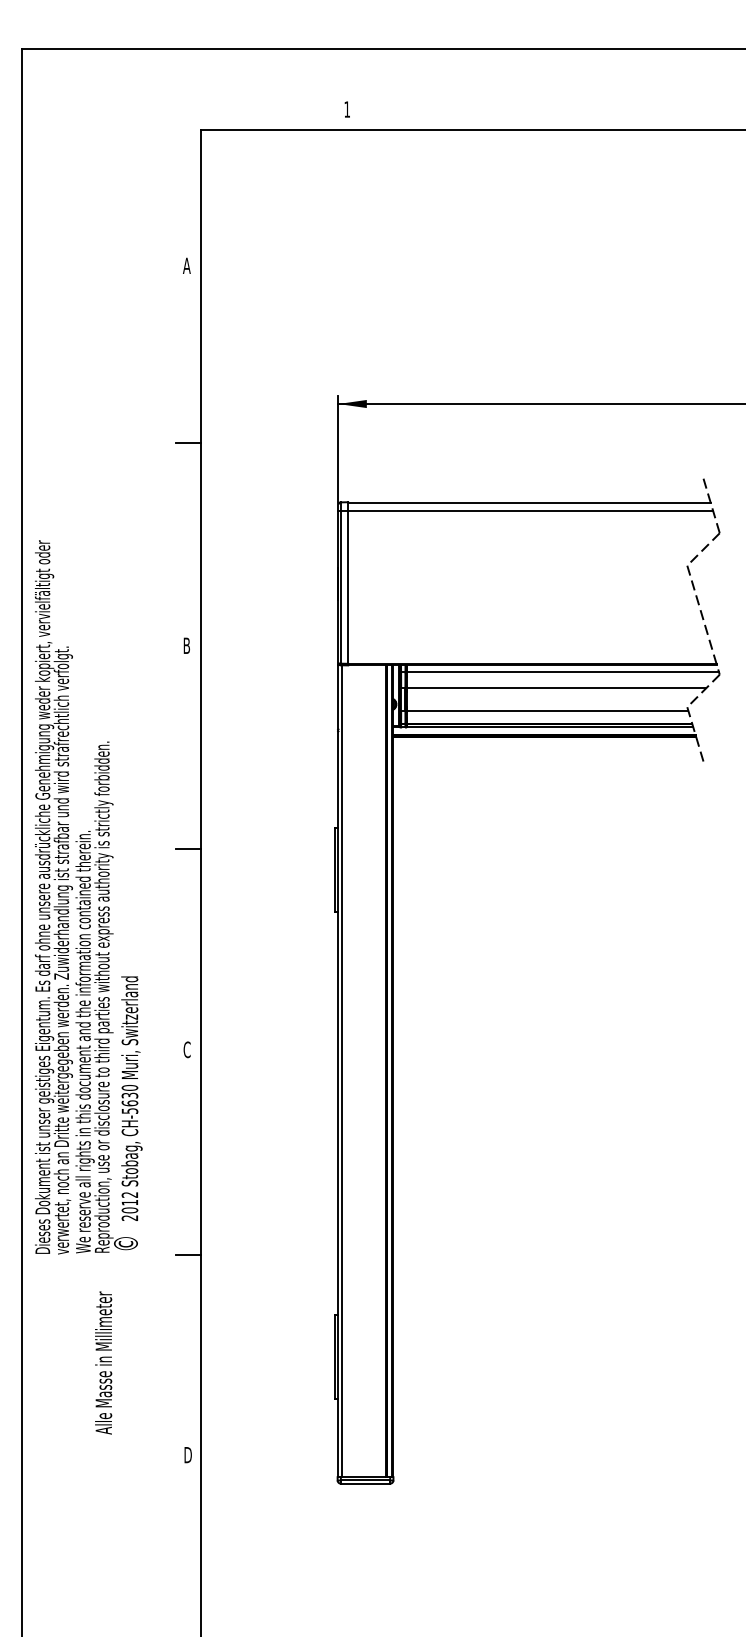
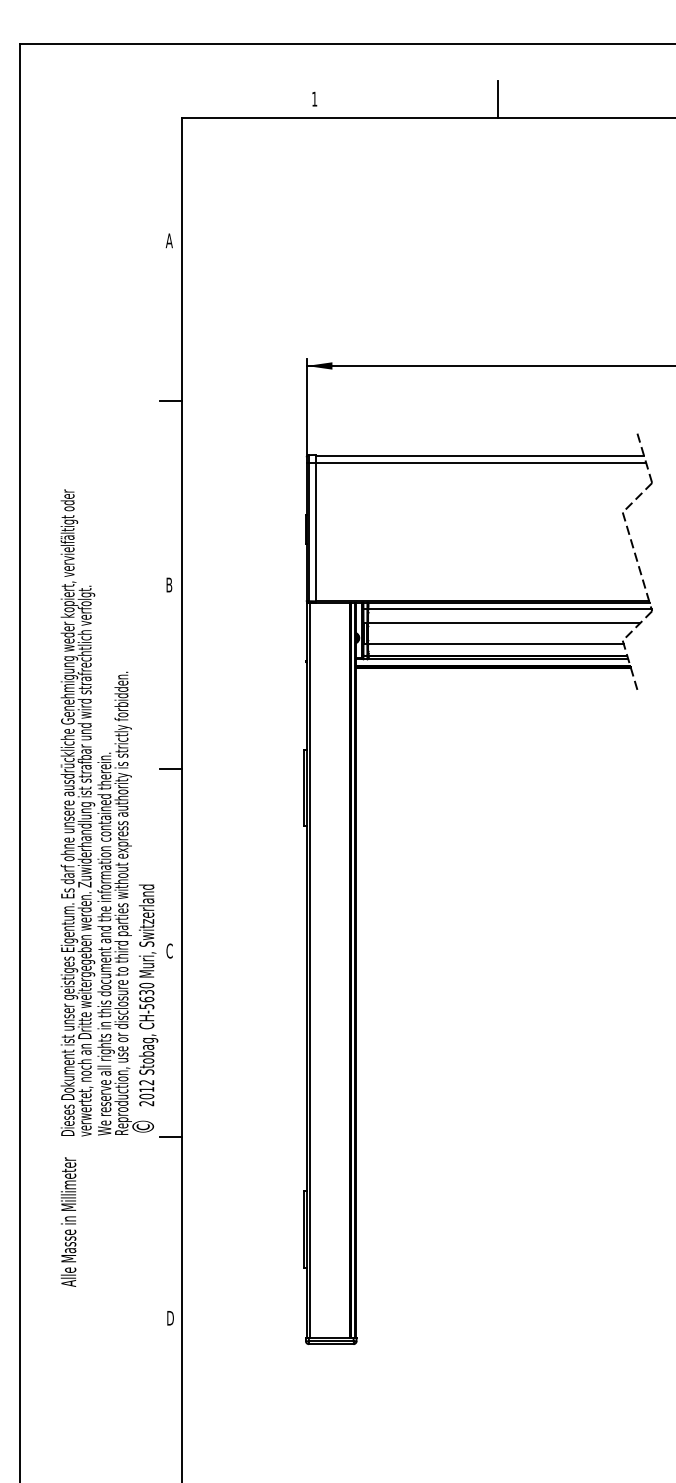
line: (549, 109) -> (497, 99), added
text: (88, 897) -> (109, 813), moved
text: (103, 1362) -> (68, 1221), moved

